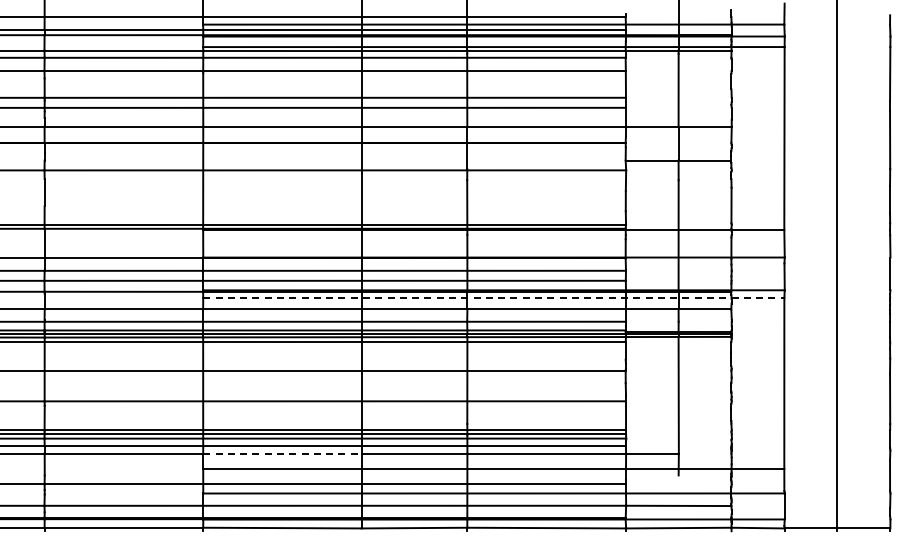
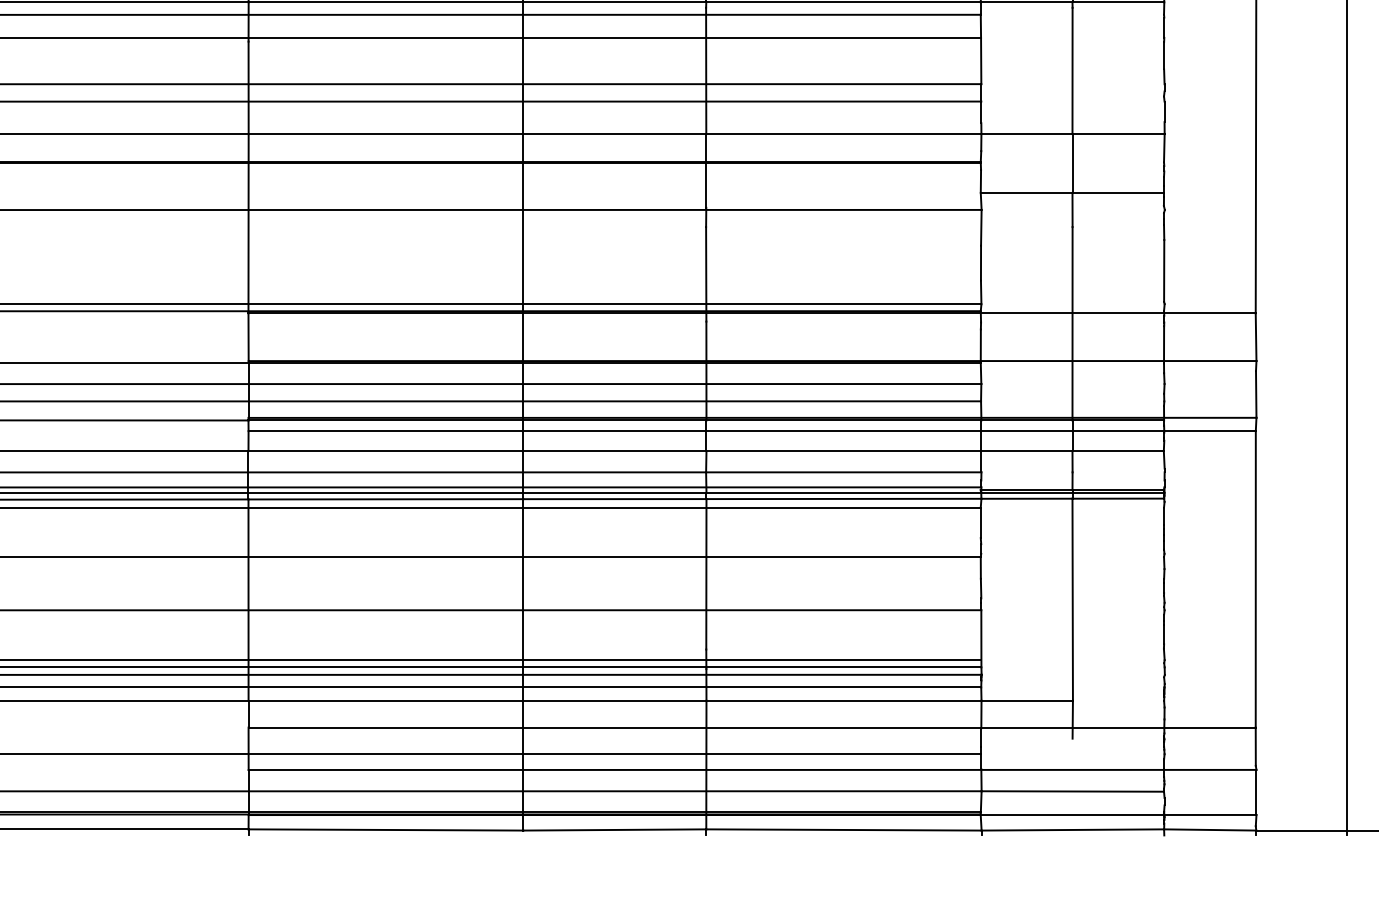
line: (493, 297) -> (751, 430), dashed -> solid
line: (282, 453) -> (385, 700), dashed -> solid

